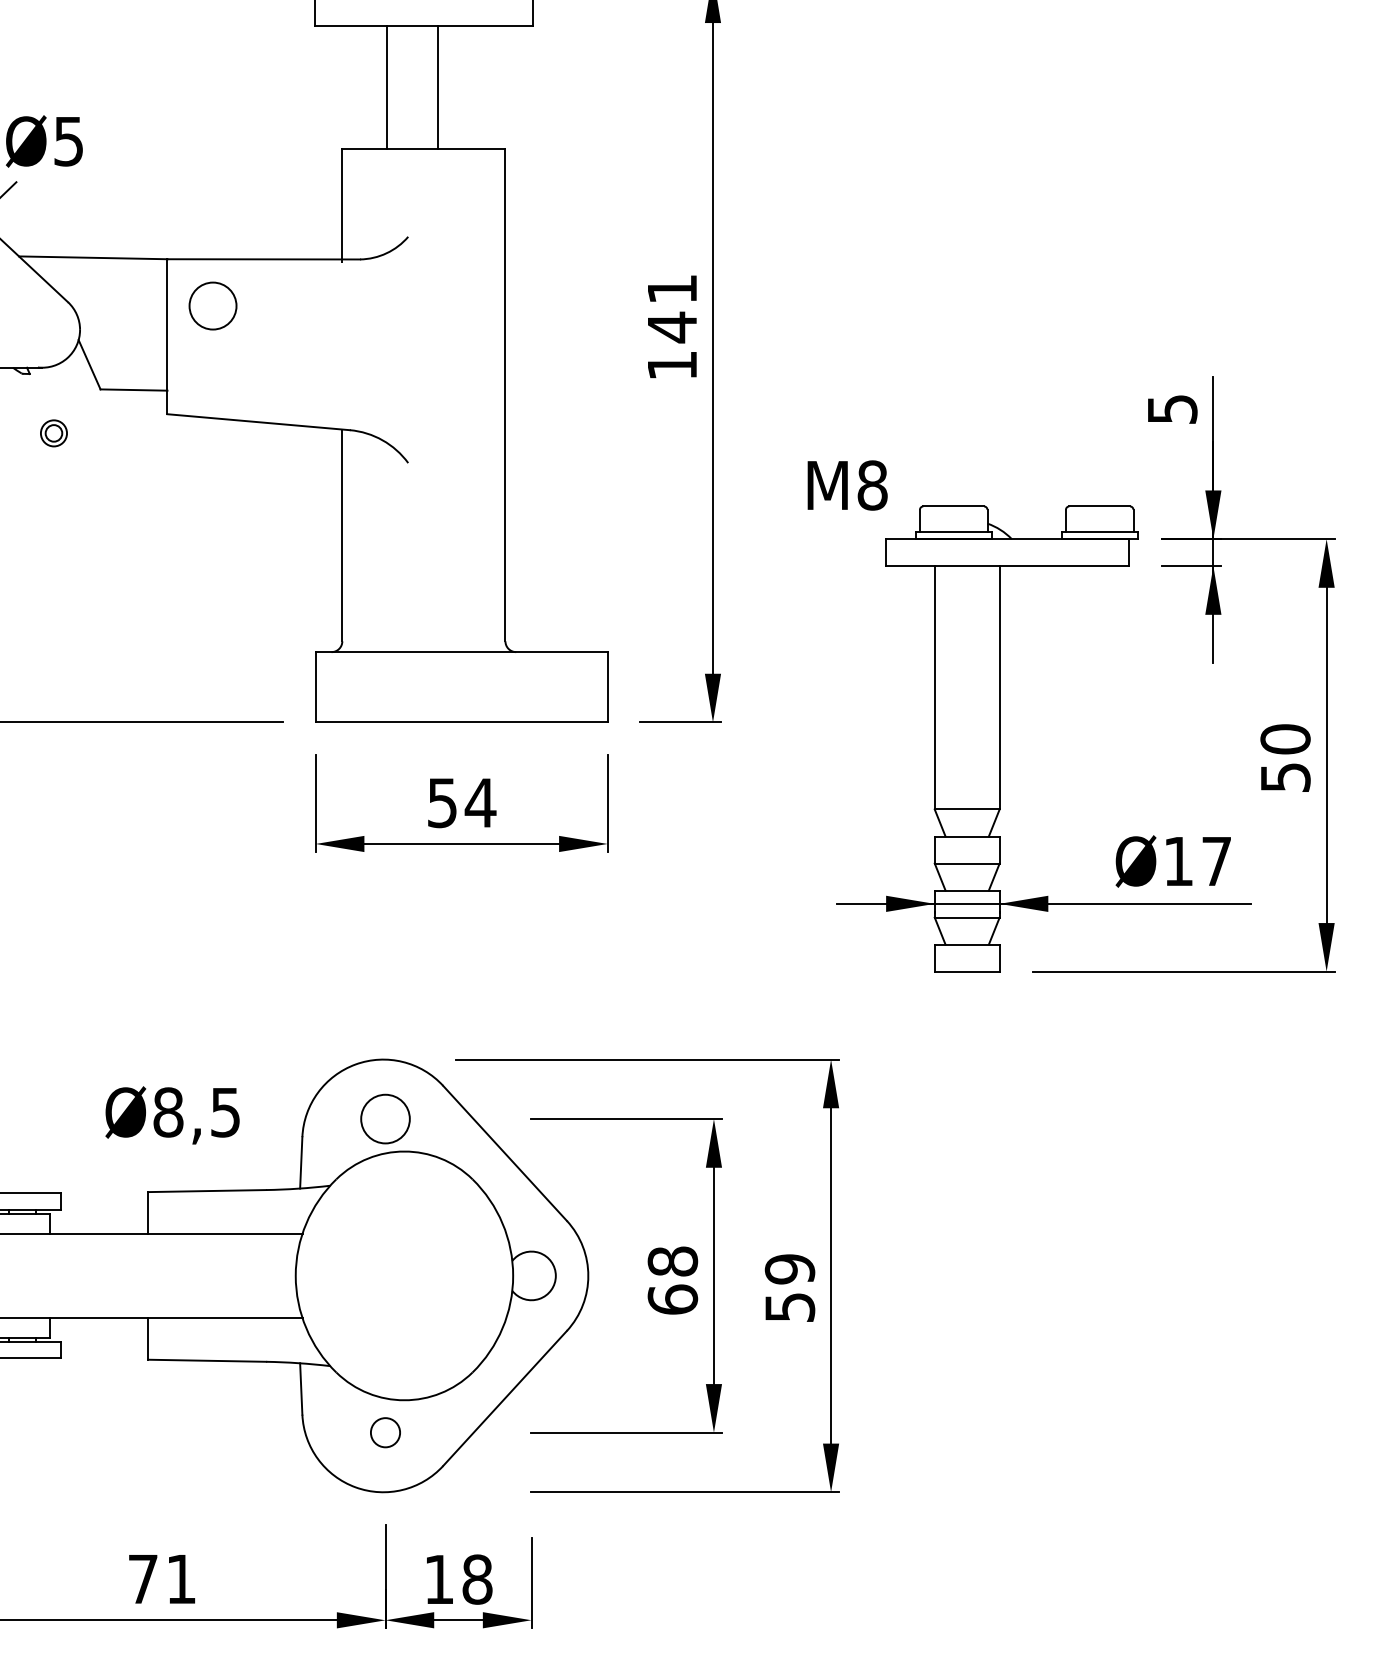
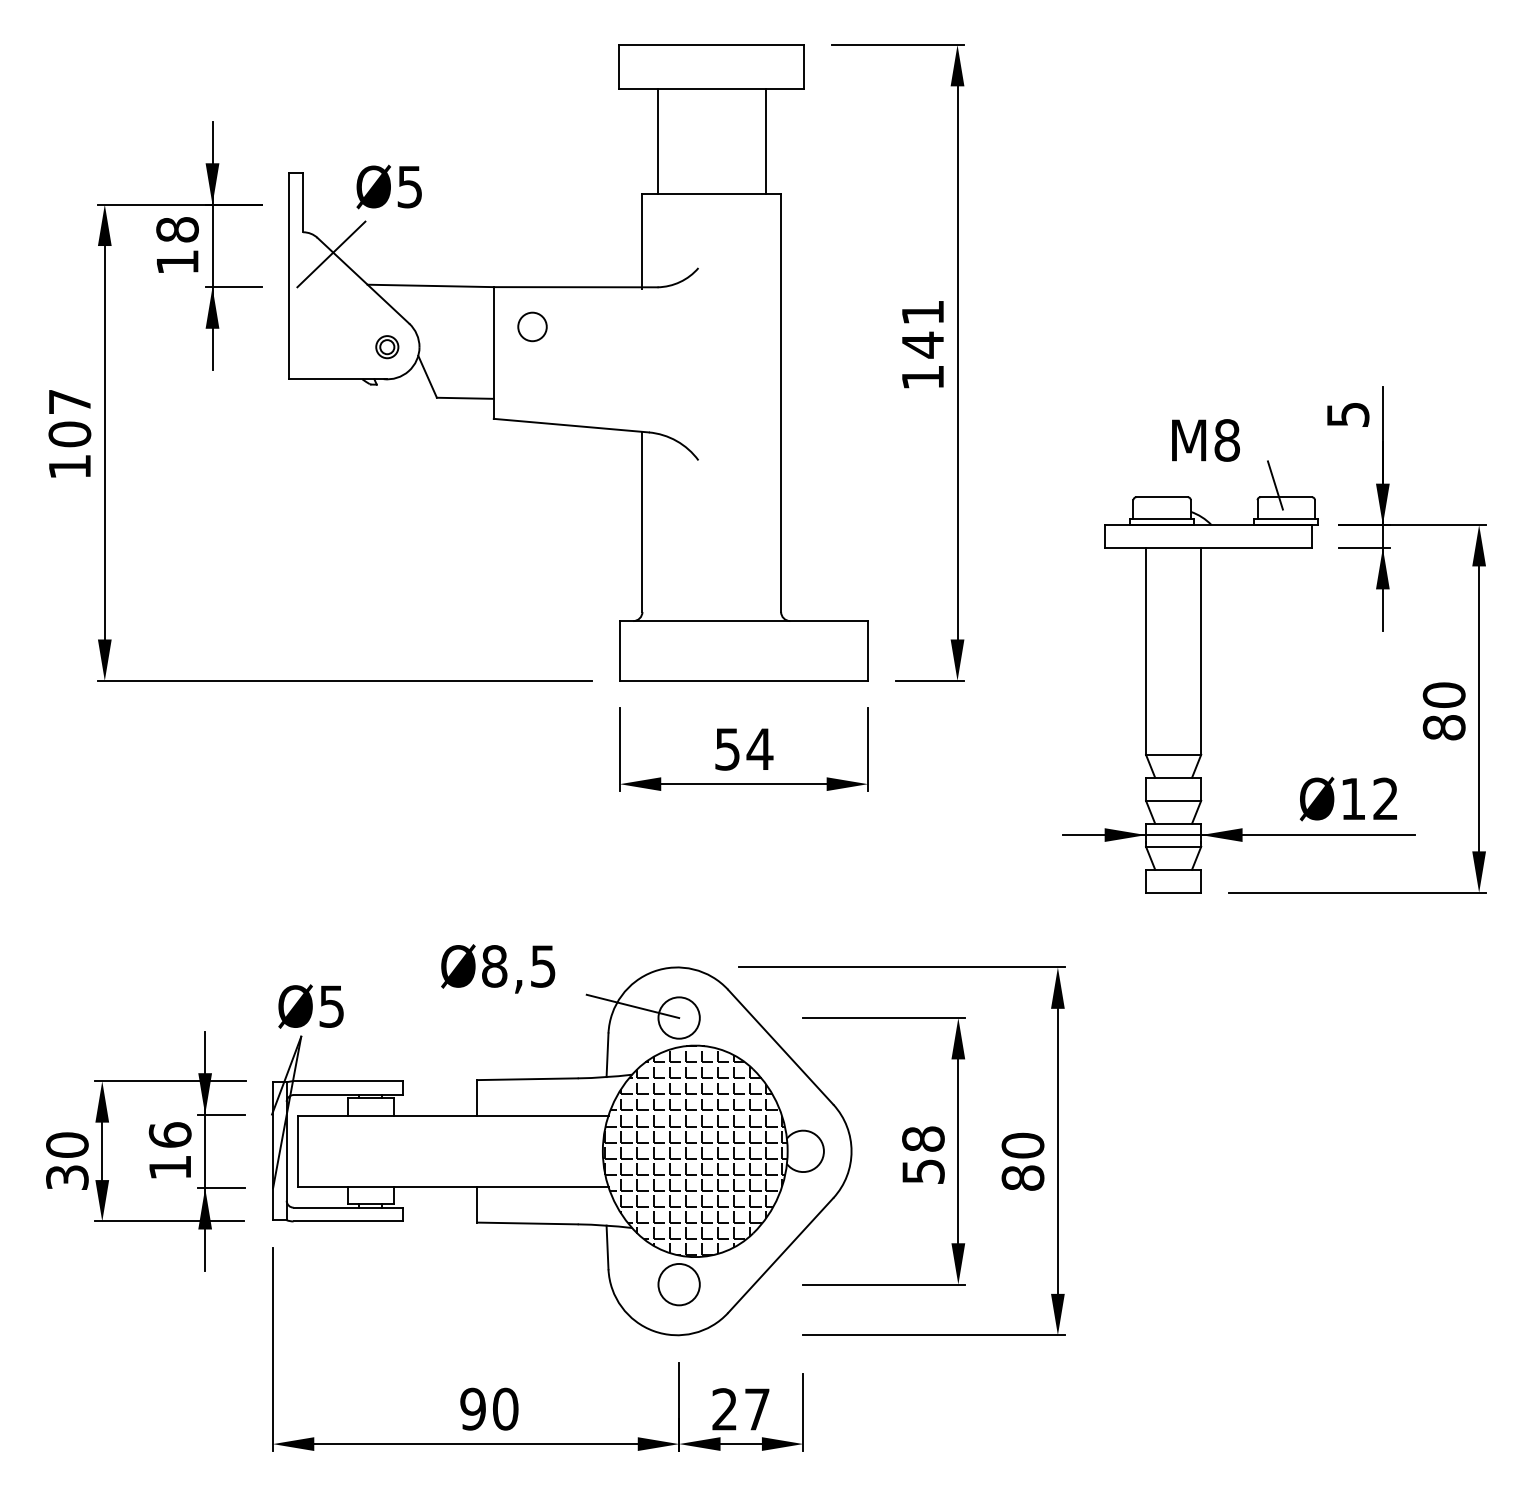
line: (387, 86) -> (765, 140), moved
line: (437, 86) -> (657, 140), moved
circle: (212, 305) -> (532, 326), size x0.71
part: (54, 433) -> (387, 347), moved
text: (847, 485) -> (1205, 440), moved
line: (1085, 492) -> (1274, 485), added
text: (1284, 777) -> (1443, 727), 50 -> 80
text: (1216, 860) -> (1385, 798), Ø17 -> Ø12
line: (330, 1105) -> (632, 1006), added
text: (172, 1114) -> (498, 968), moved
hatch: (405, 1273) -> (696, 1149), added
text: (789, 1287) -> (1022, 1161), 59 -> 80
text: (672, 1299) -> (923, 1171), 68 -> 58
circle: (384, 1432) -> (678, 1284), size x1.67
text: (162, 1578) -> (489, 1408), 71 -> 90
text: (458, 1579) -> (741, 1409), 18 -> 27

